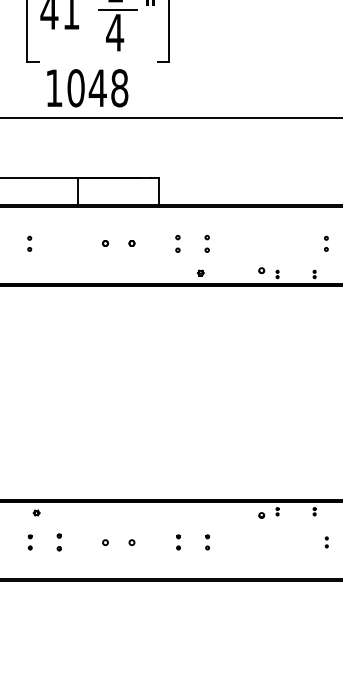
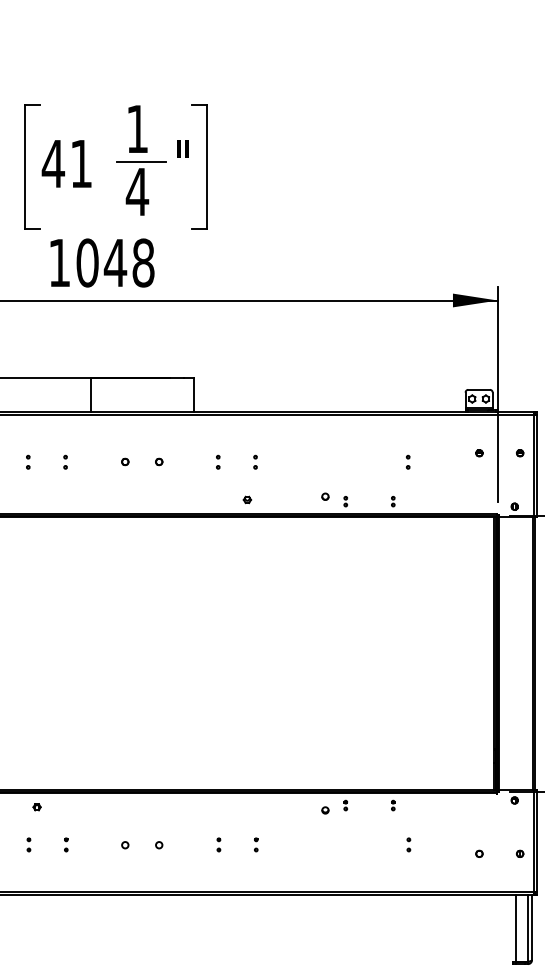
part: (29, 243) -> (28, 461), size x0.71
part: (58, 243) -> (65, 461), added
part: (178, 243) -> (218, 461), size x0.62
part: (207, 243) -> (255, 461), size x0.62
part: (325, 243) -> (407, 461), size x0.71
part: (29, 542) -> (28, 844), size x0.71
part: (59, 542) -> (66, 844), size x0.62
part: (178, 542) -> (218, 844), size x0.71
part: (207, 542) -> (256, 844), size x0.71

